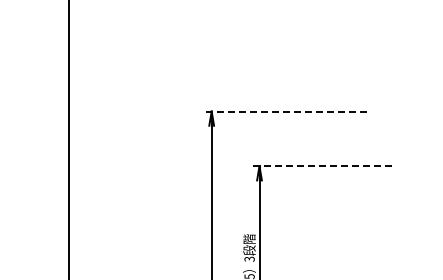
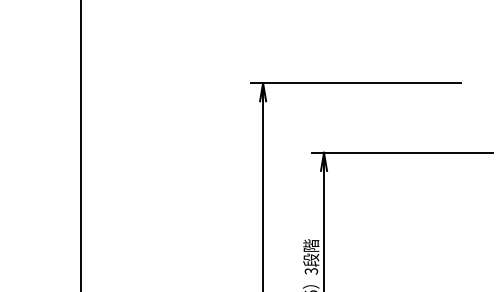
line: (284, 111) -> (355, 83), dashed -> solid
line: (320, 166) -> (401, 153), dashed -> solid

